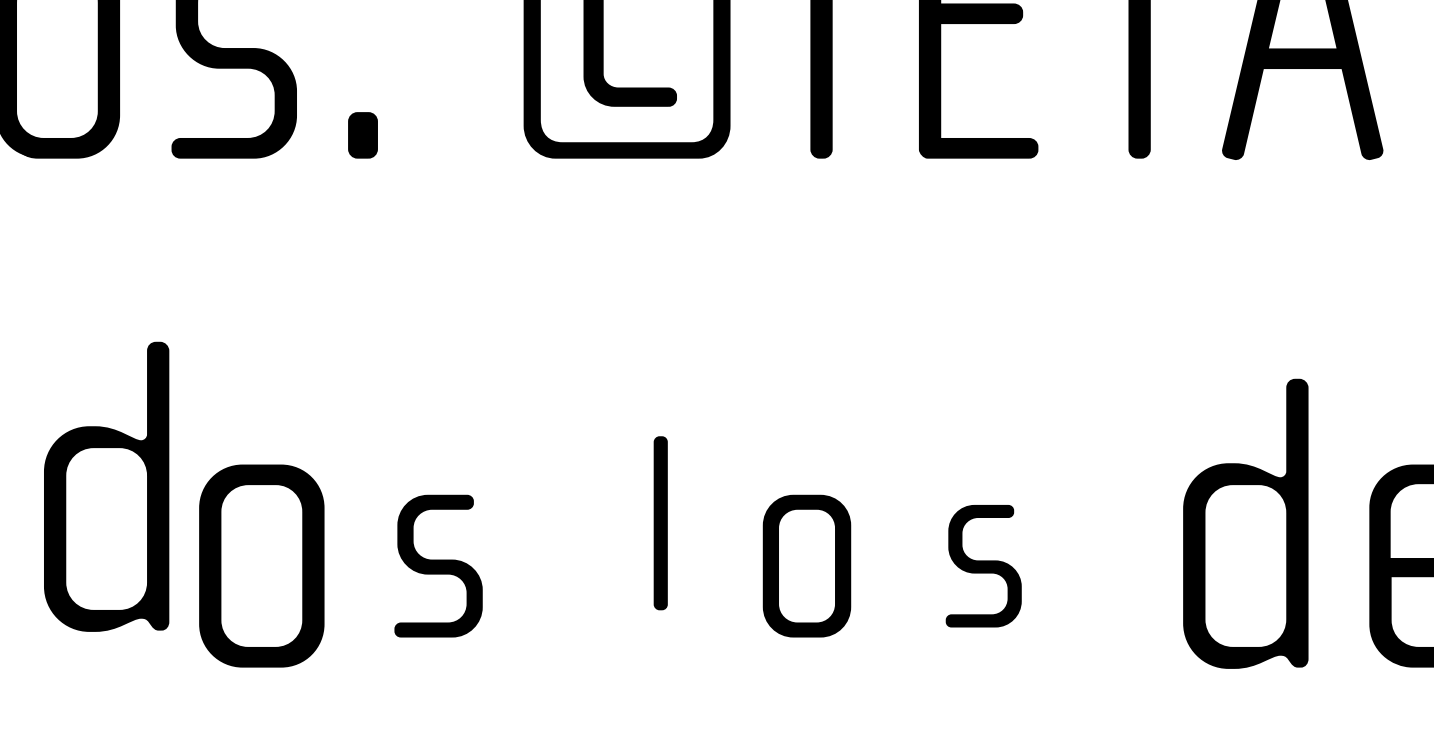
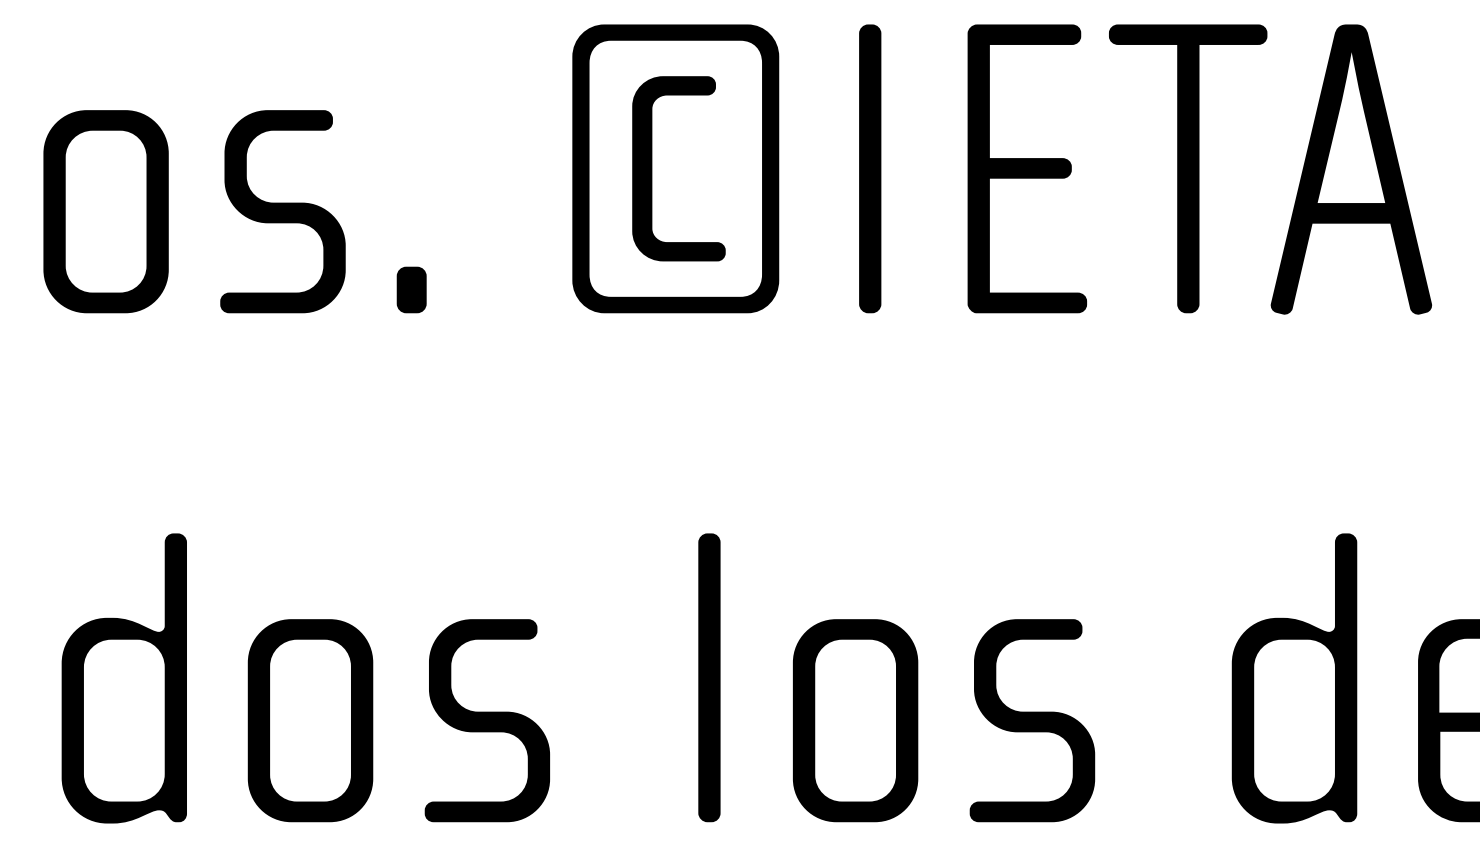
part: (105, 486) -> (123, 678), moved
part: (660, 522) -> (709, 677), size x1.67
part: (437, 565) -> (486, 720), size x1.43
part: (806, 565) -> (855, 720), size x1.43
part: (983, 565) -> (1032, 720), size x1.67

